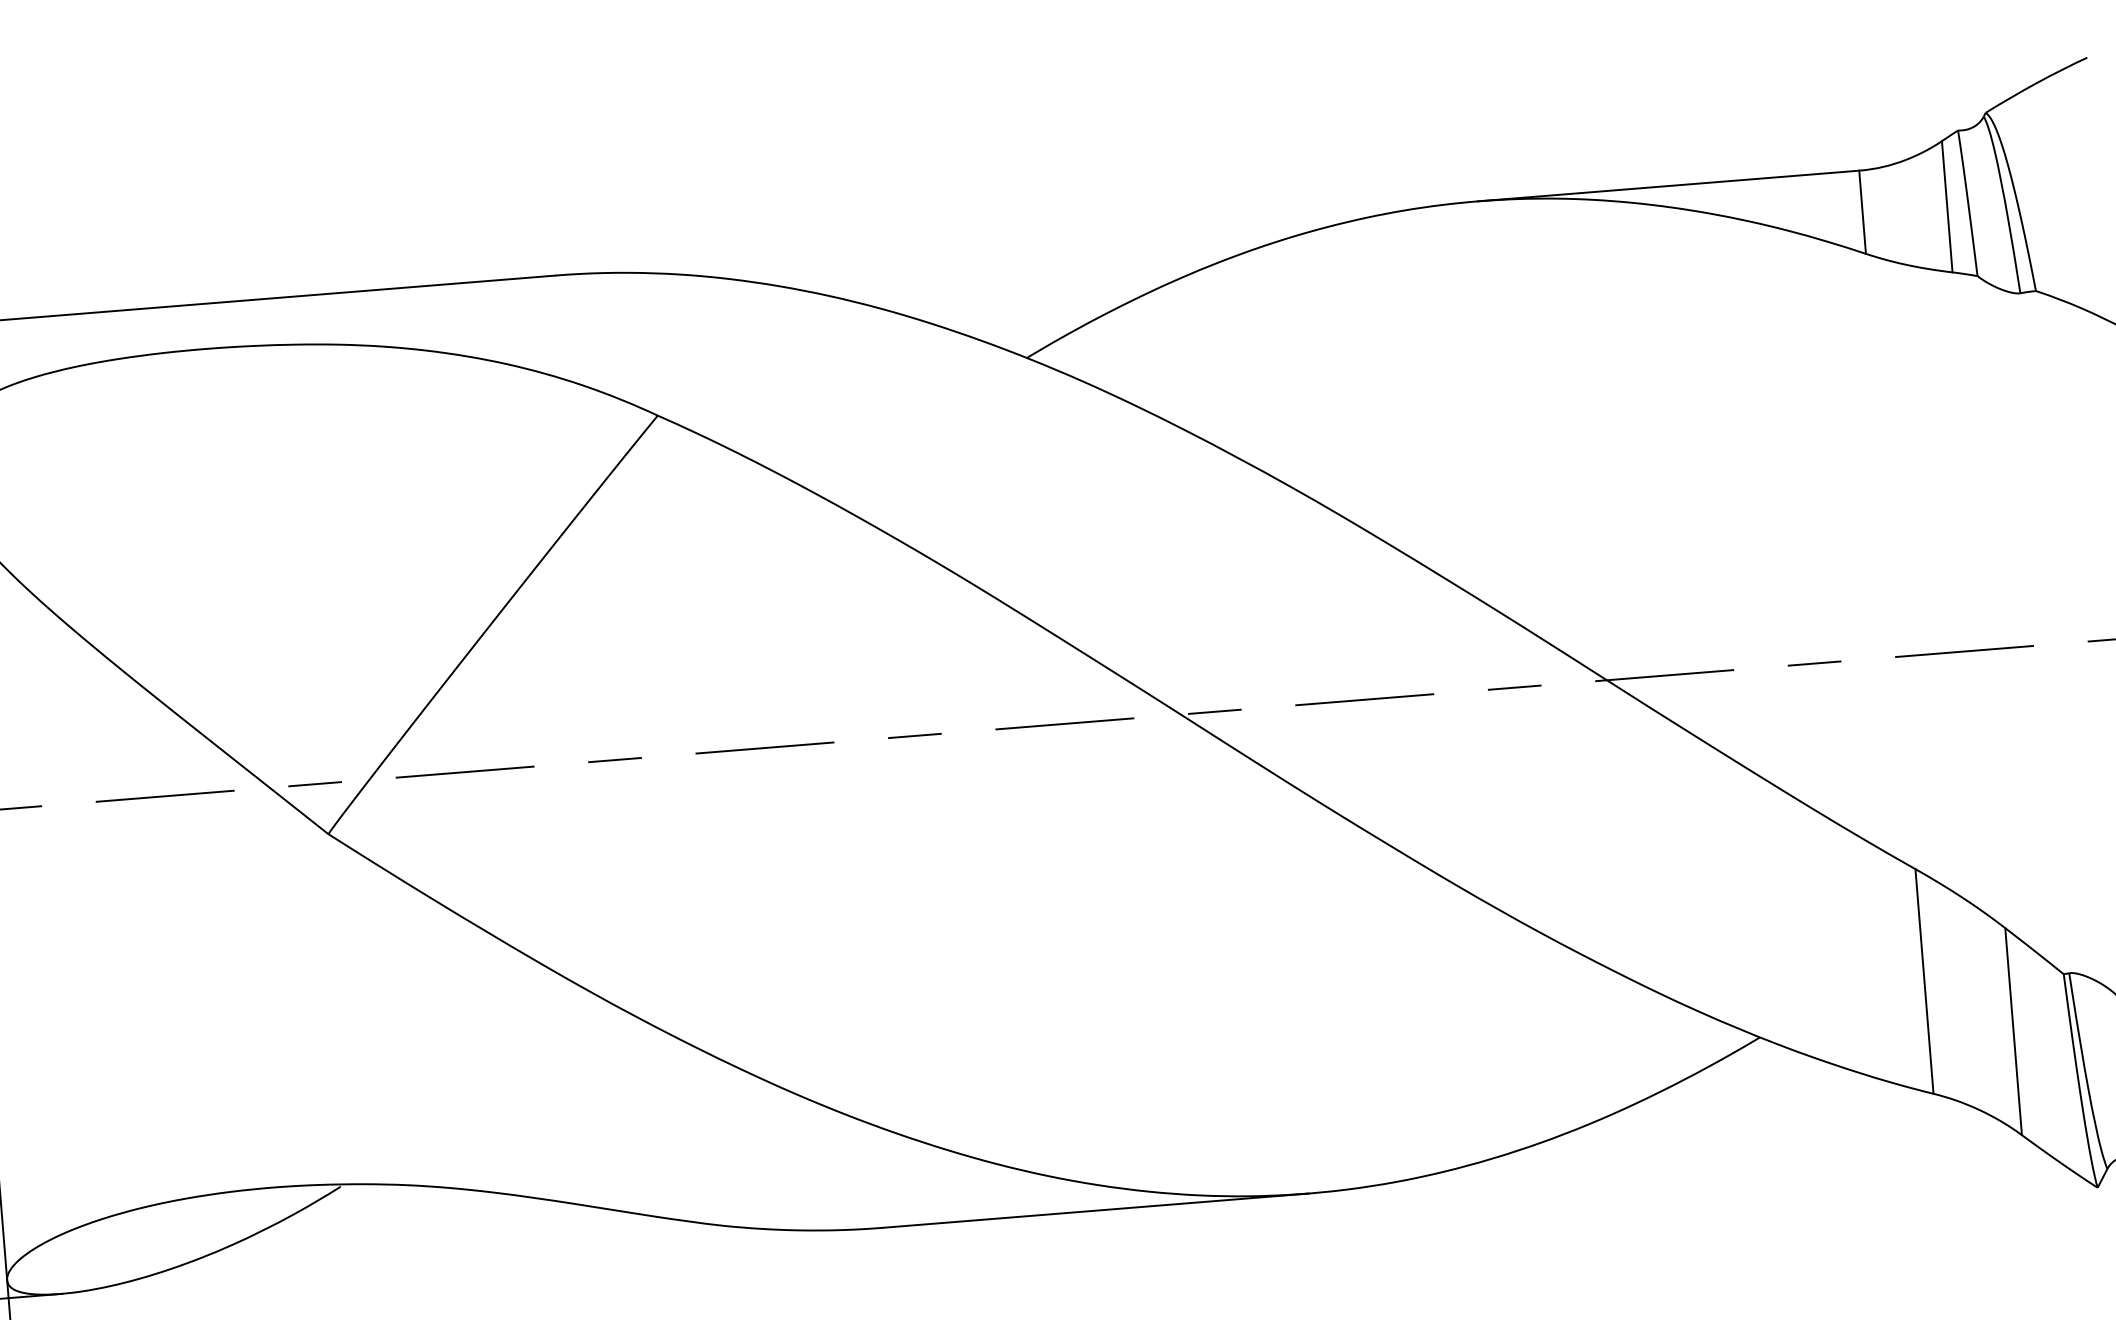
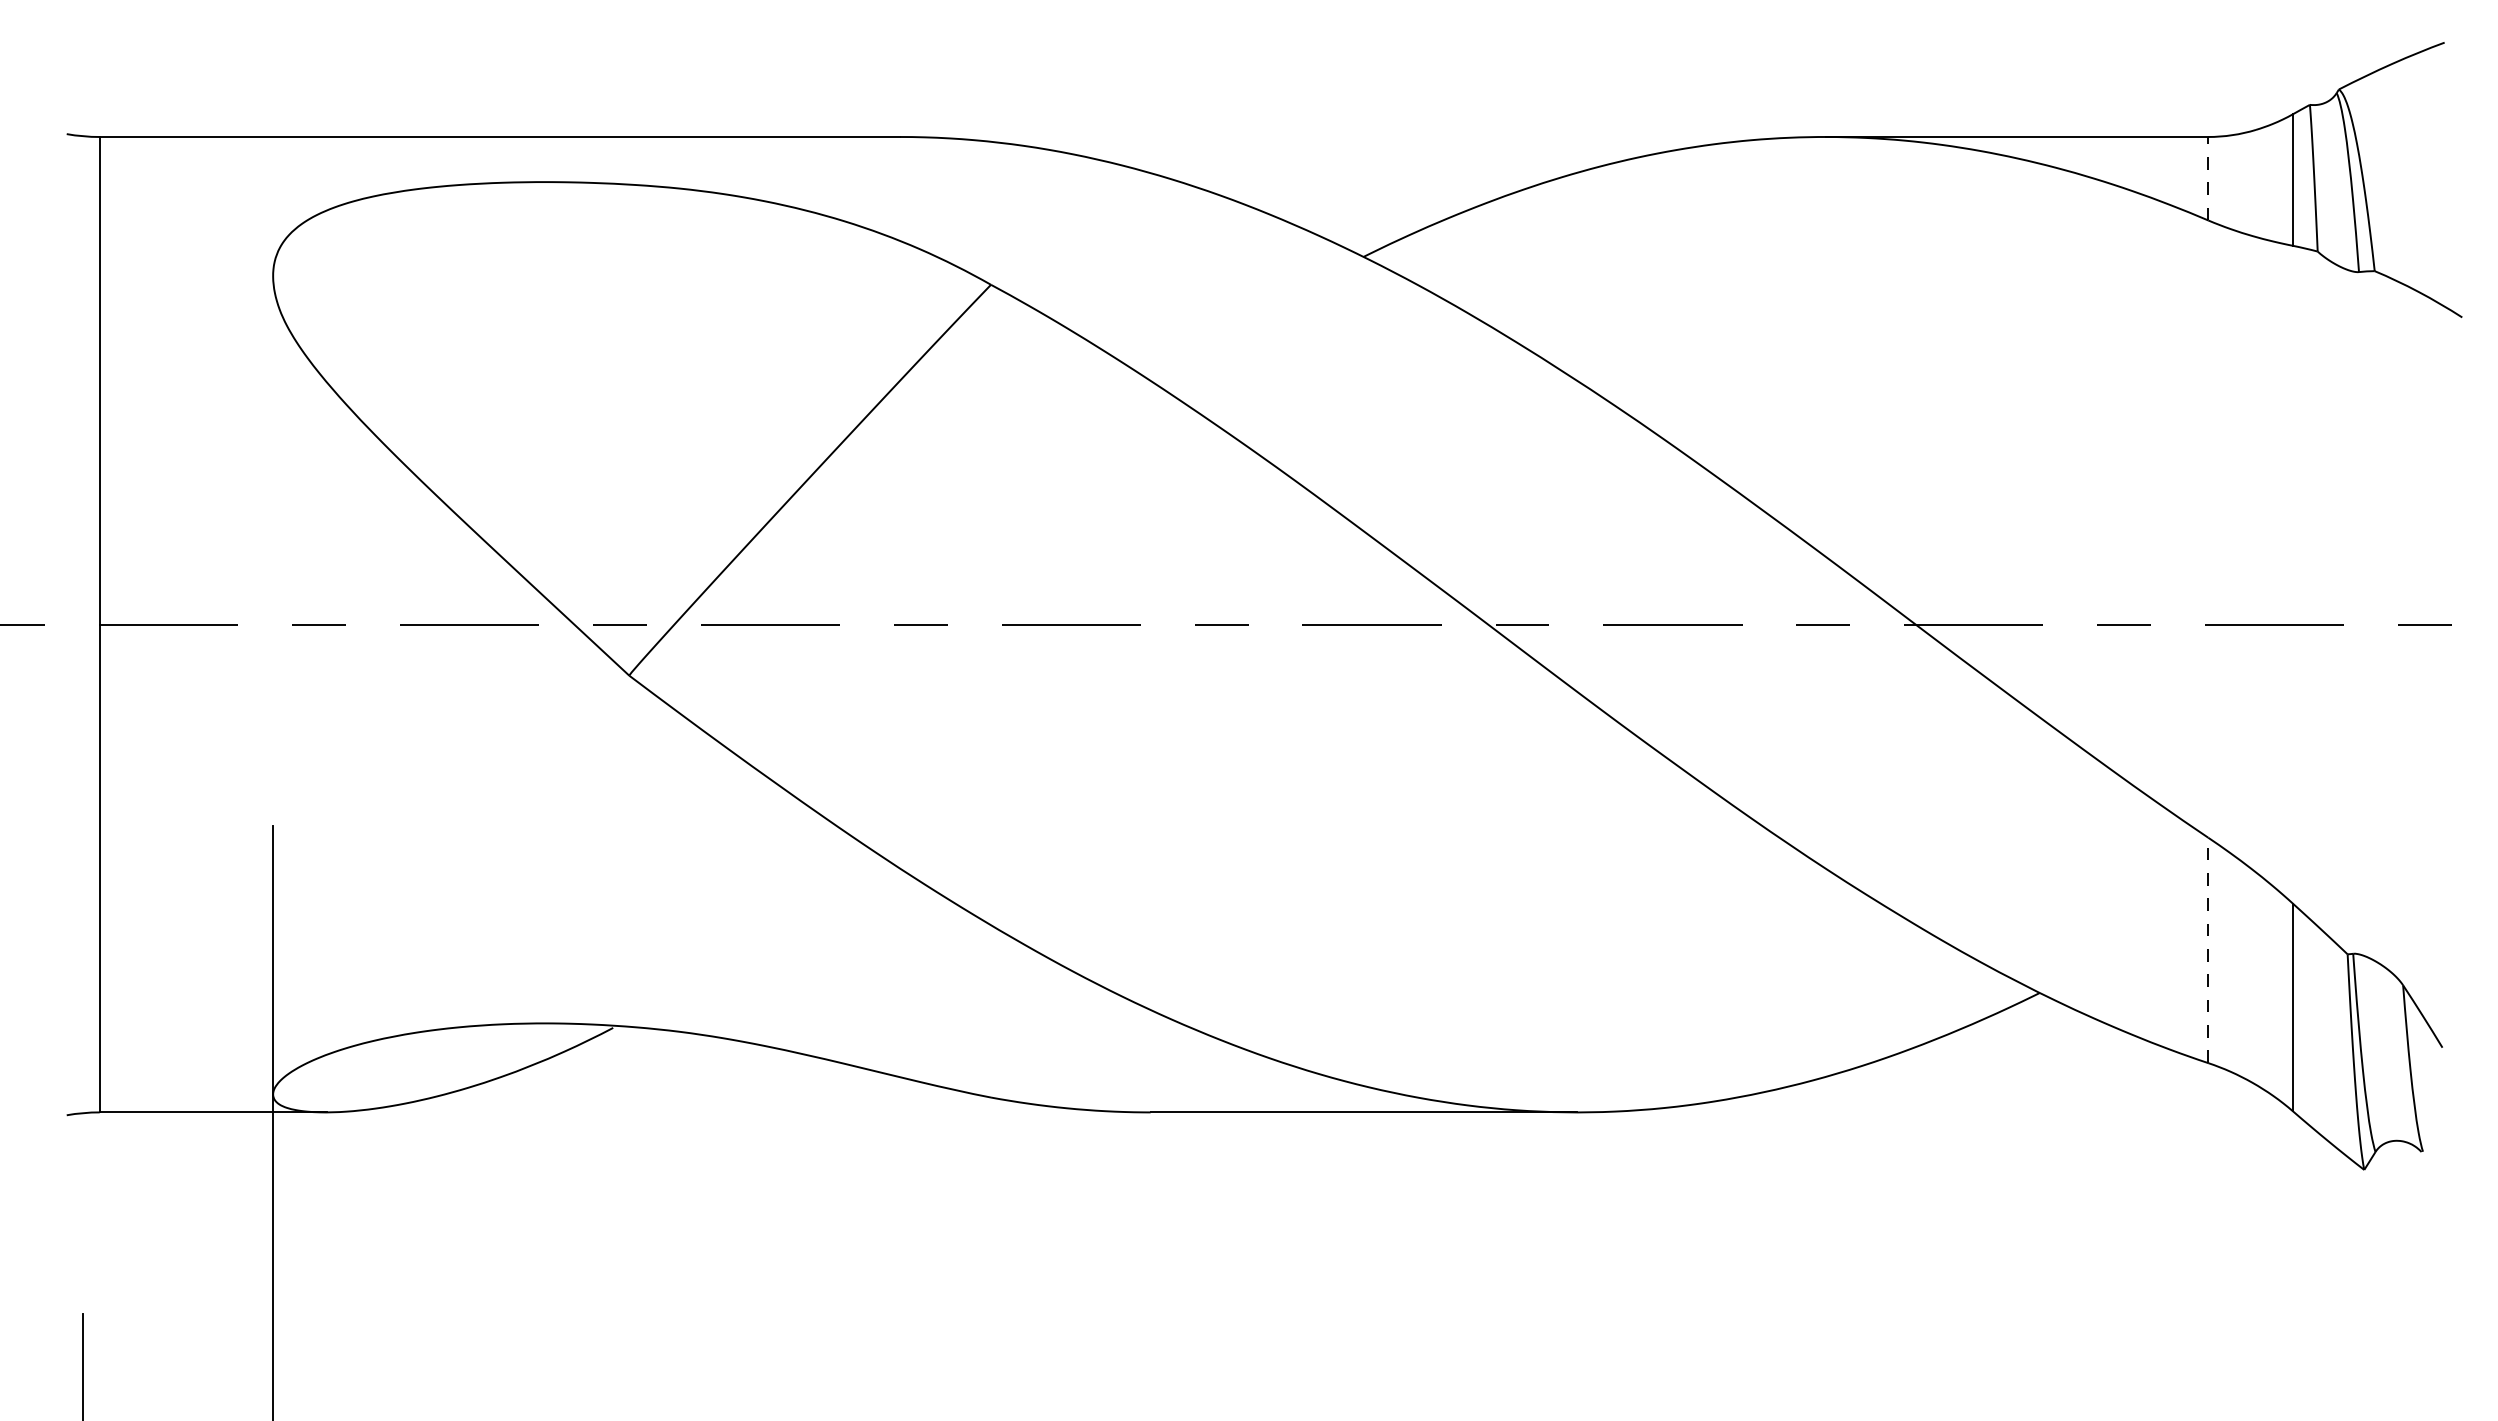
line: (1862, 212) -> (2208, 178), solid -> dashed
line: (1924, 981) -> (2208, 950), solid -> dashed

